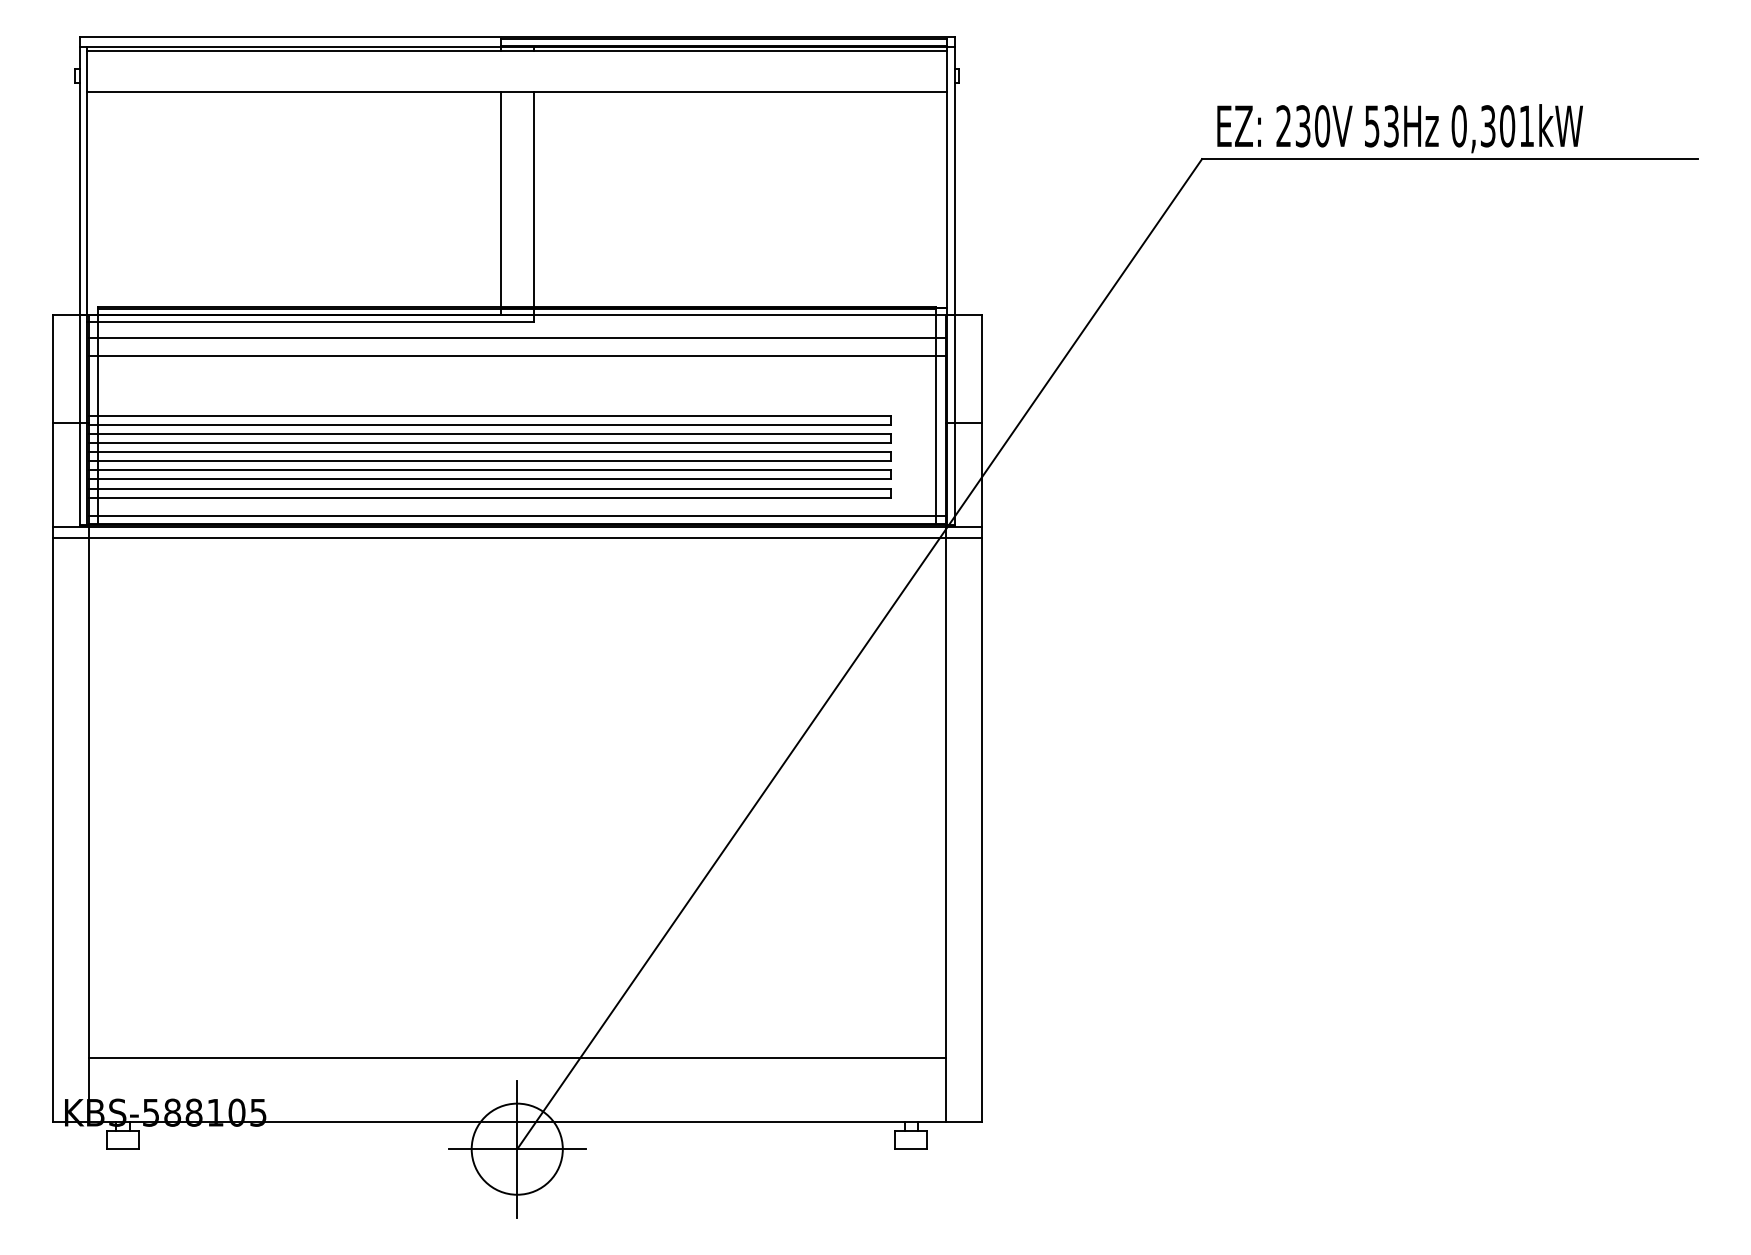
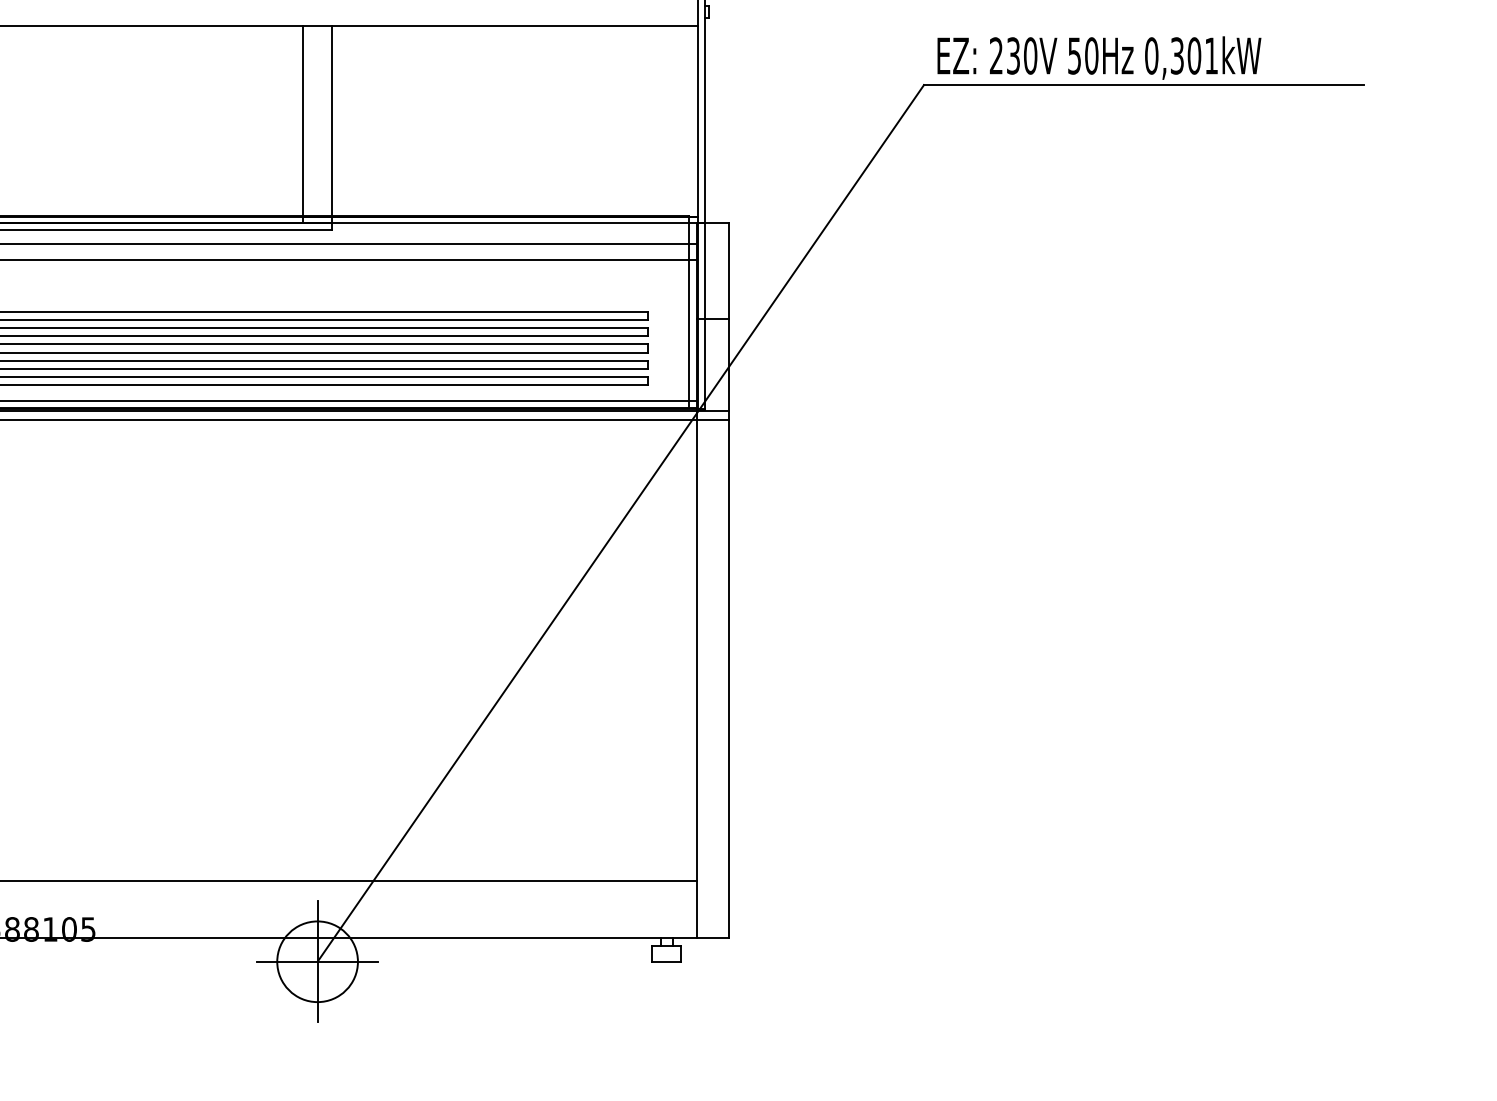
text: (1391, 126) -> (1091, 56), 53Hz -> 50Hz

